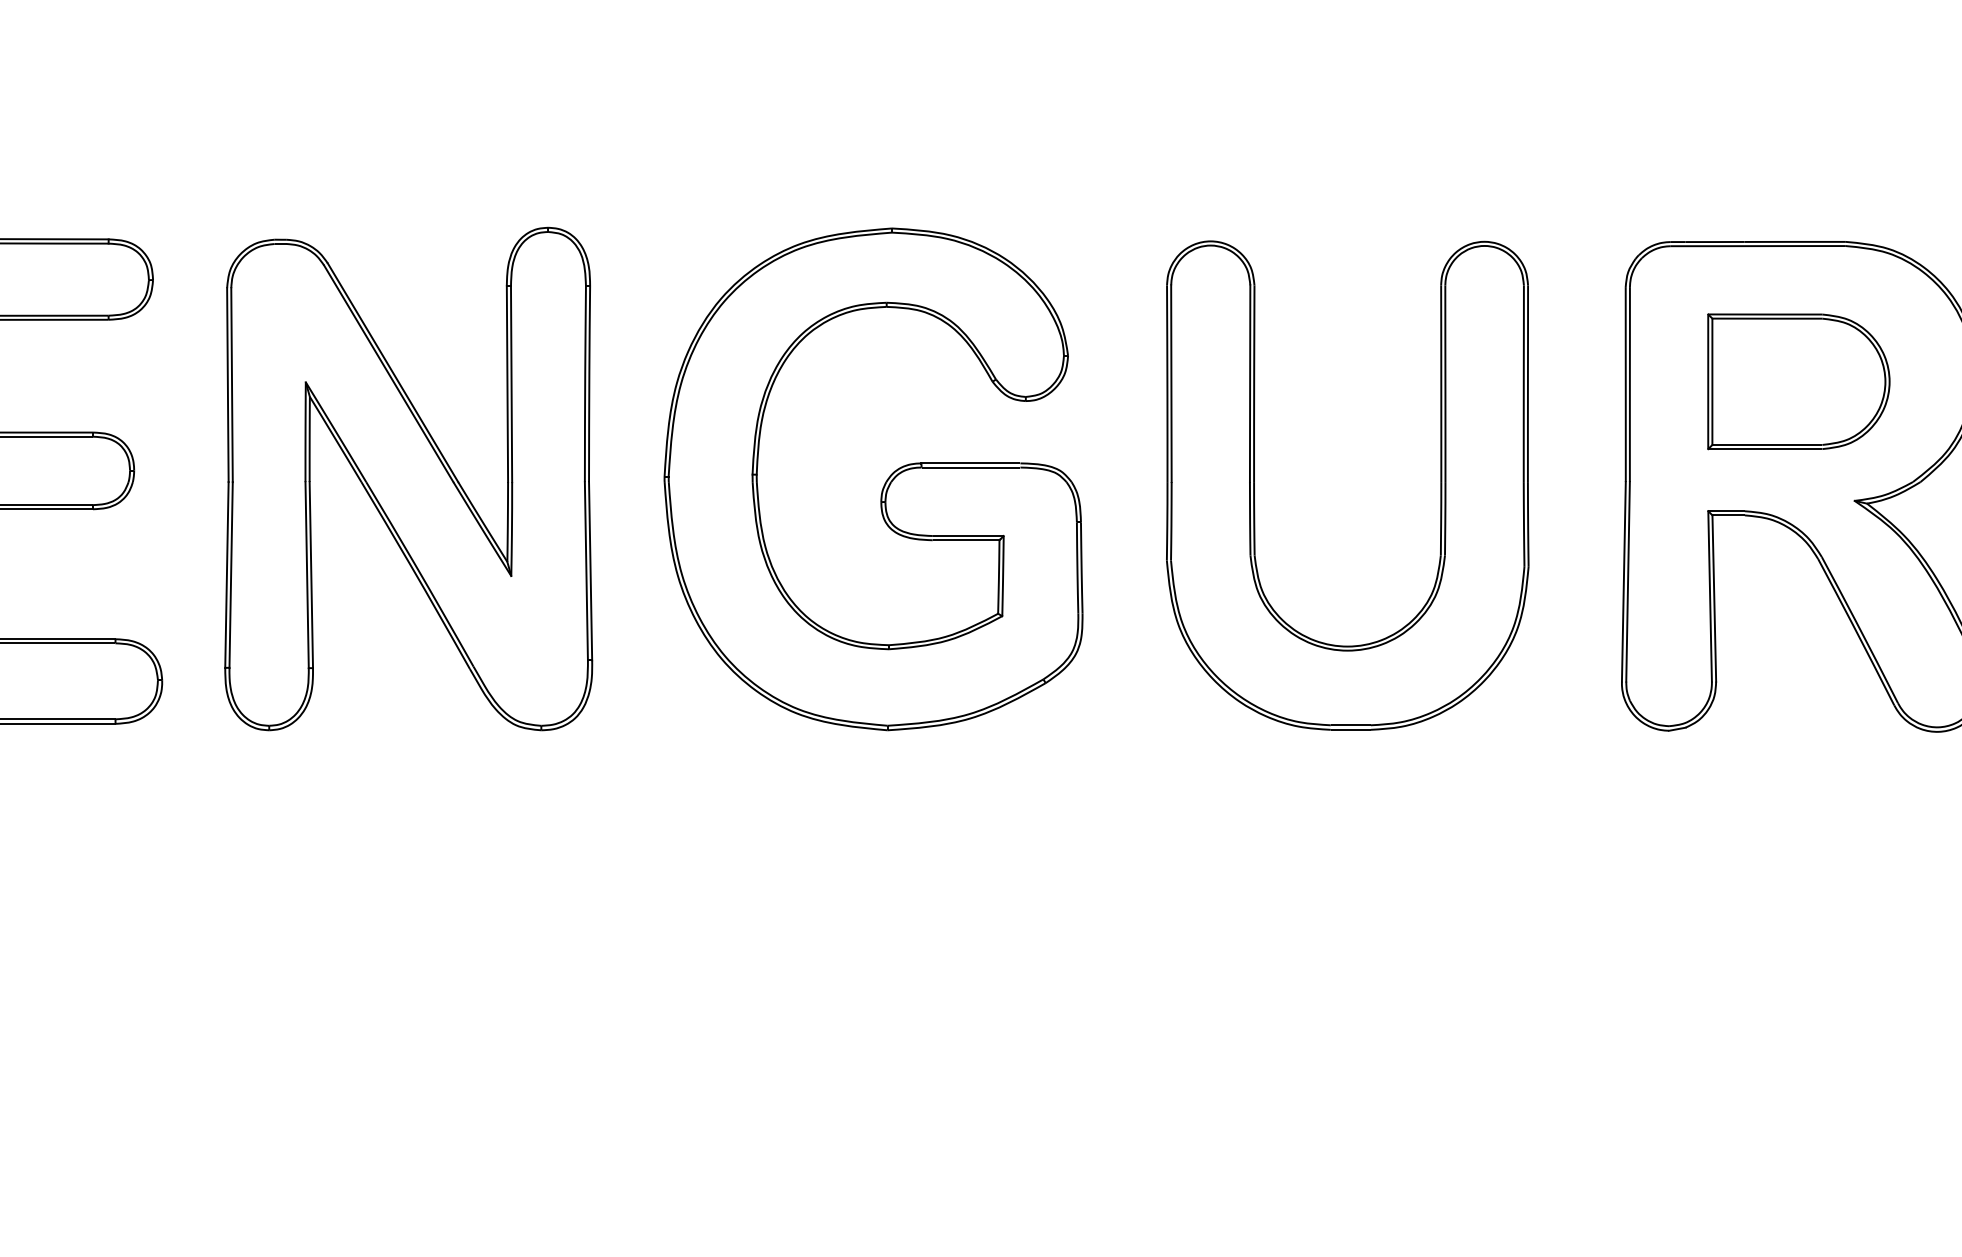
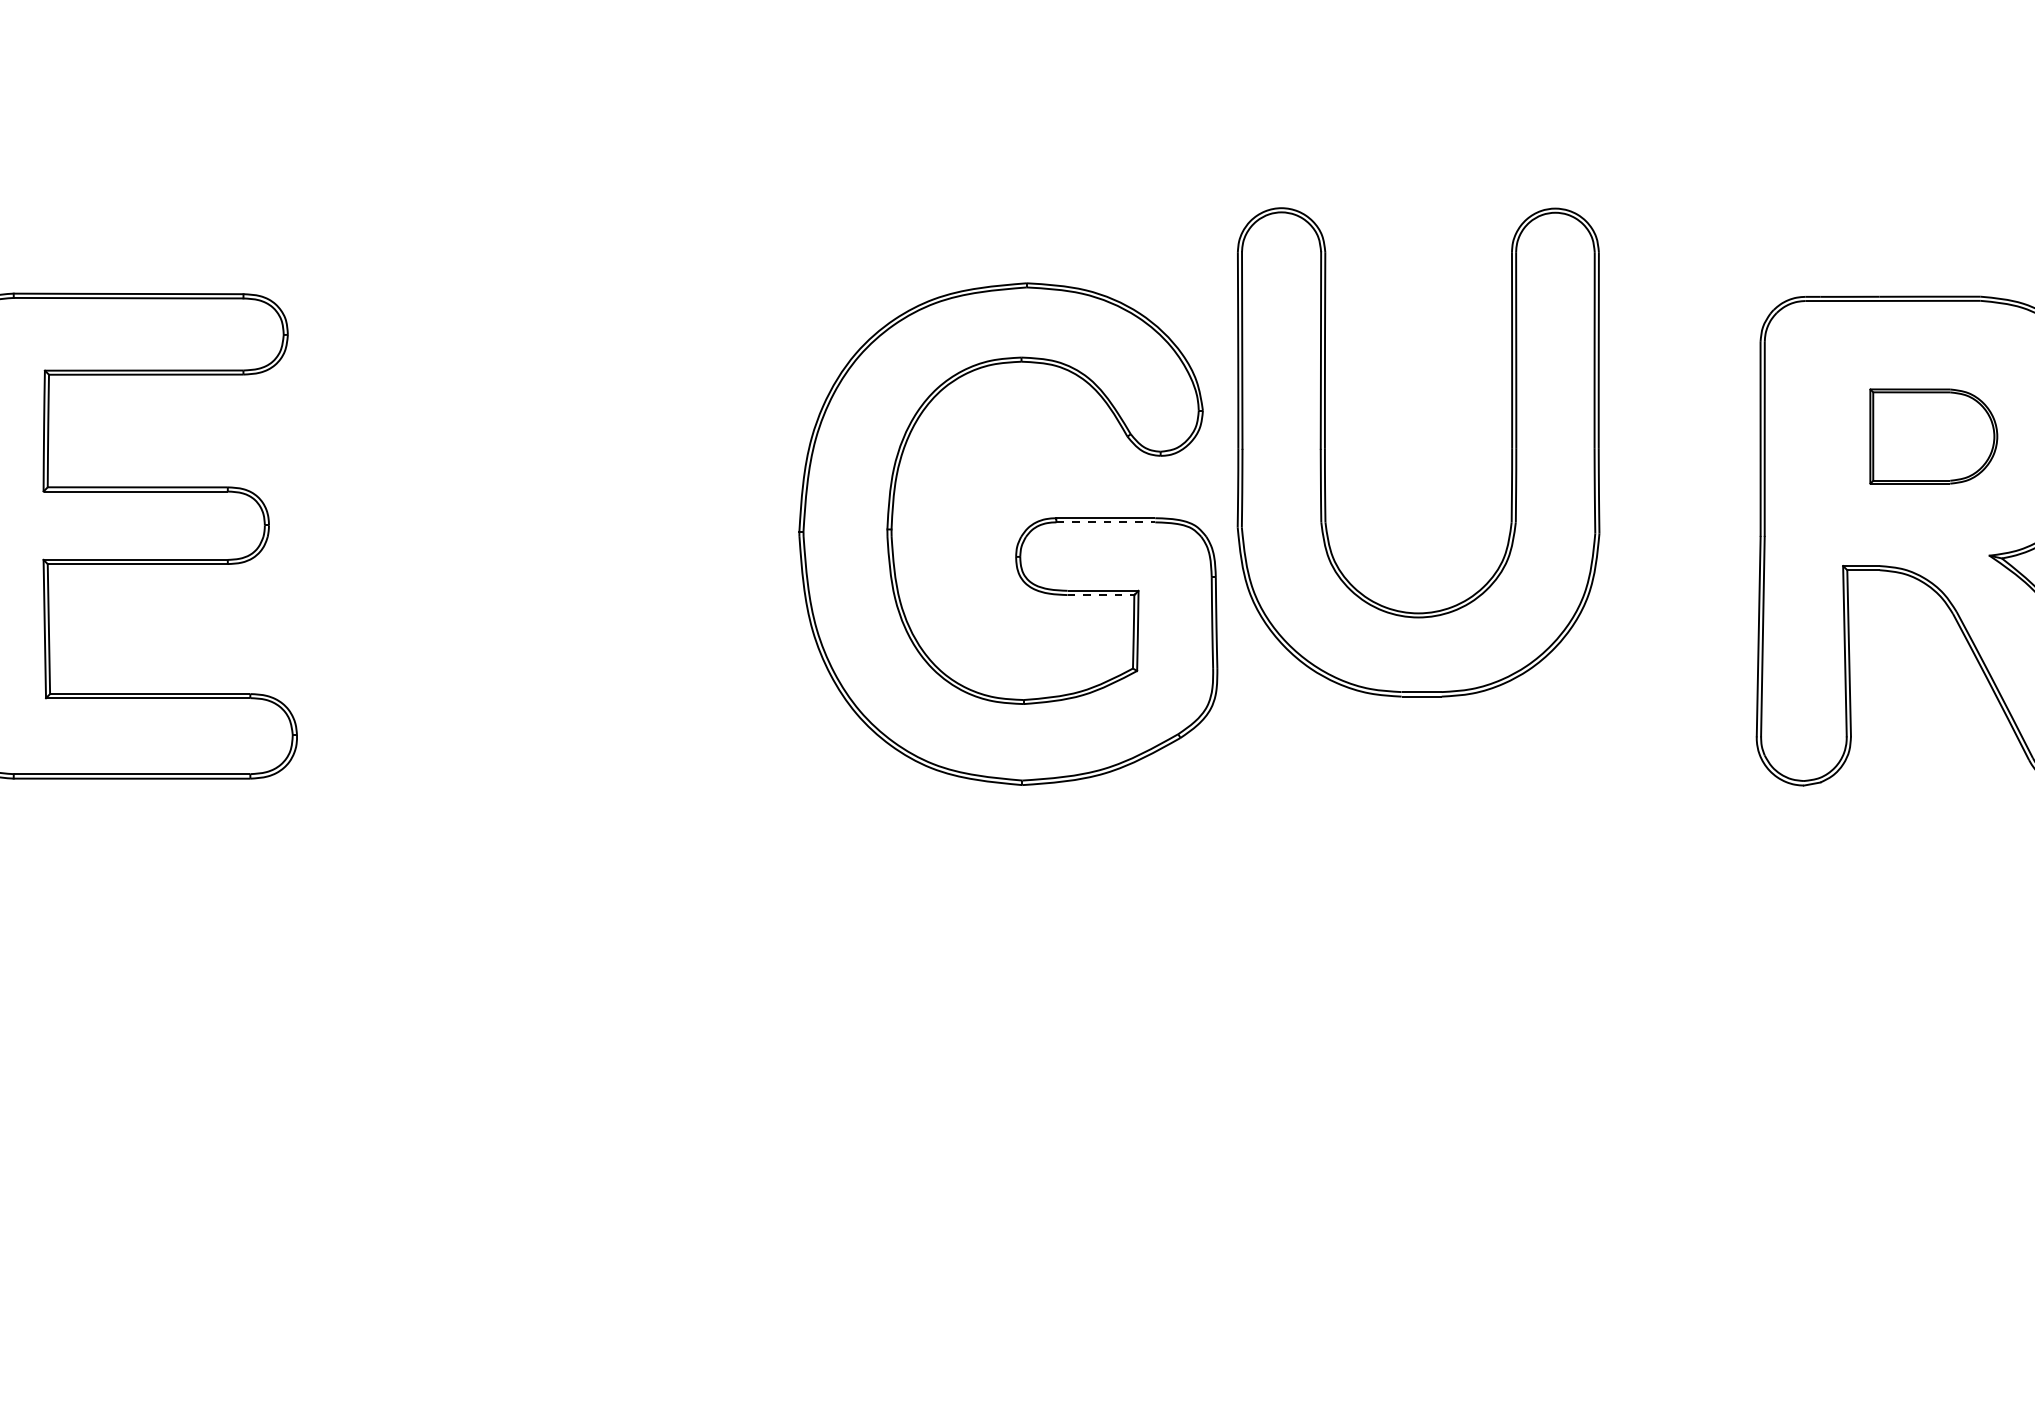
part: (1798, 381) -> (1933, 436), size x0.7
line: (971, 467) -> (1106, 522), solid -> dashed
part: (408, 478) -> (543, 533), removed
part: (1254, 485) -> (1325, 452), moved
line: (967, 540) -> (1102, 595), solid -> dashed

